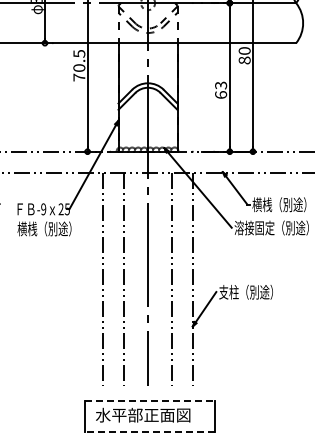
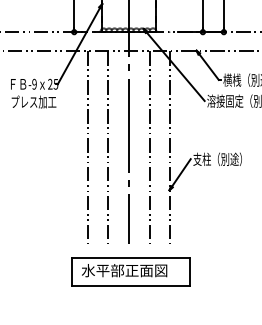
text: (44, 228) -> (35, 101), 横桟（別途） -> プレス加工
line: (150, 400) -> (131, 257), dashed -> solid
line: (149, 431) -> (130, 285), dashed -> solid

